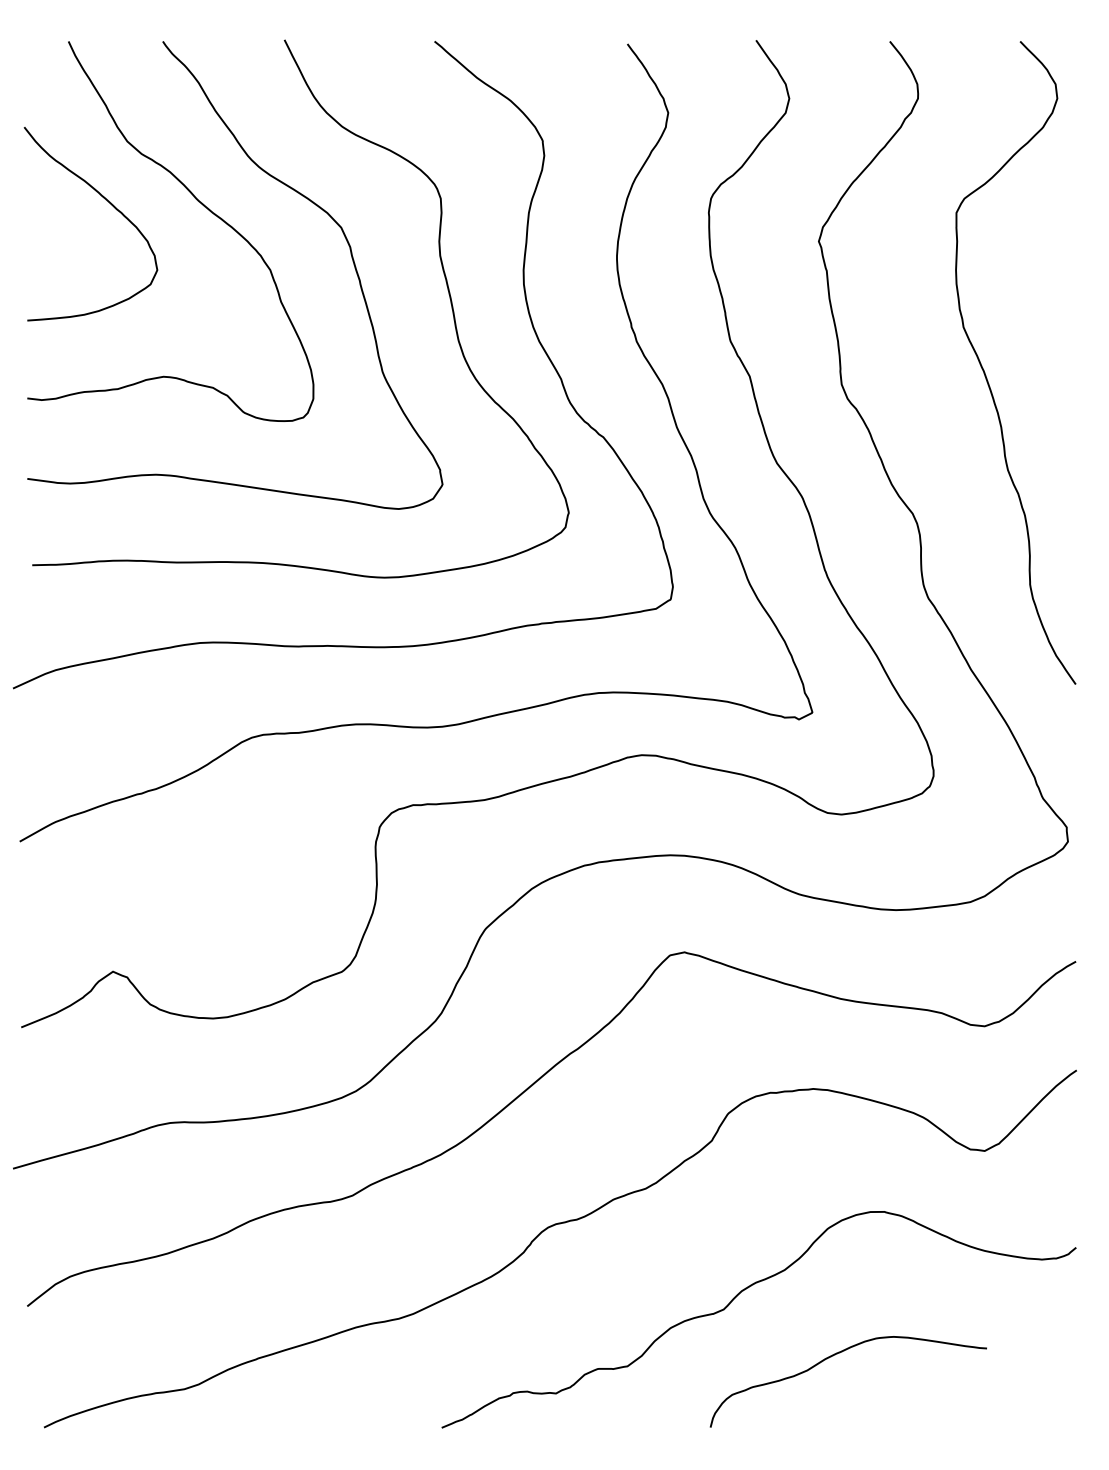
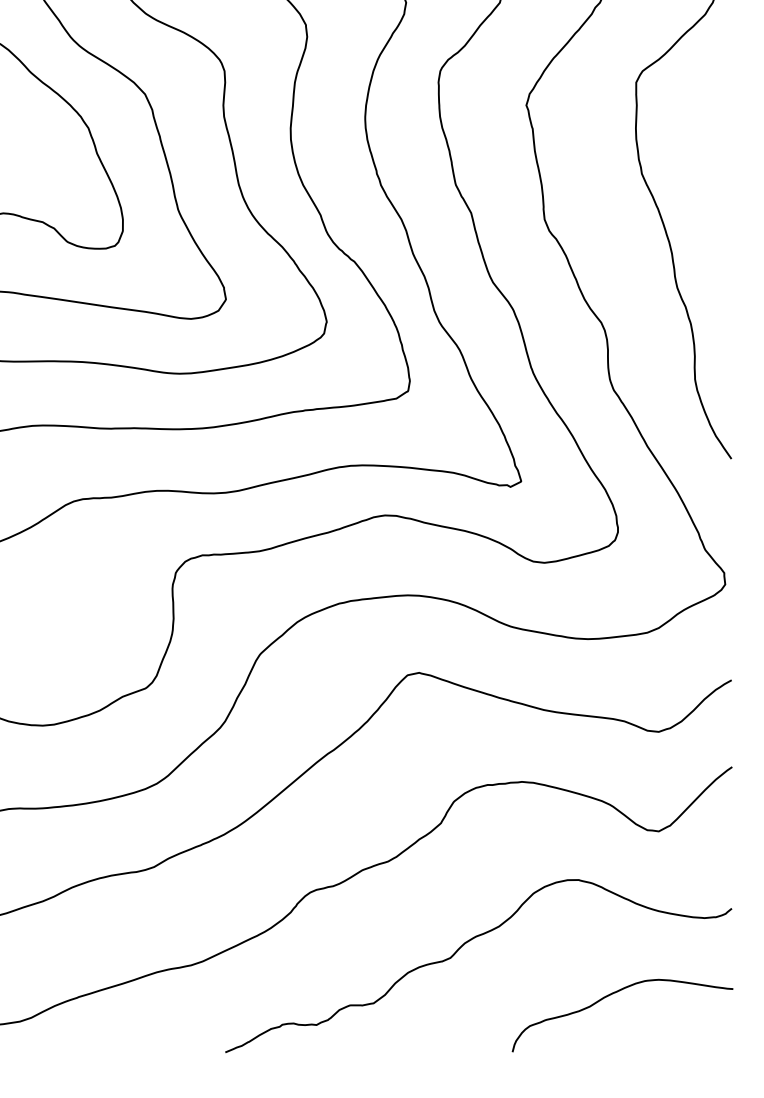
curve: (835, 1355) -> (612, 994), moved

